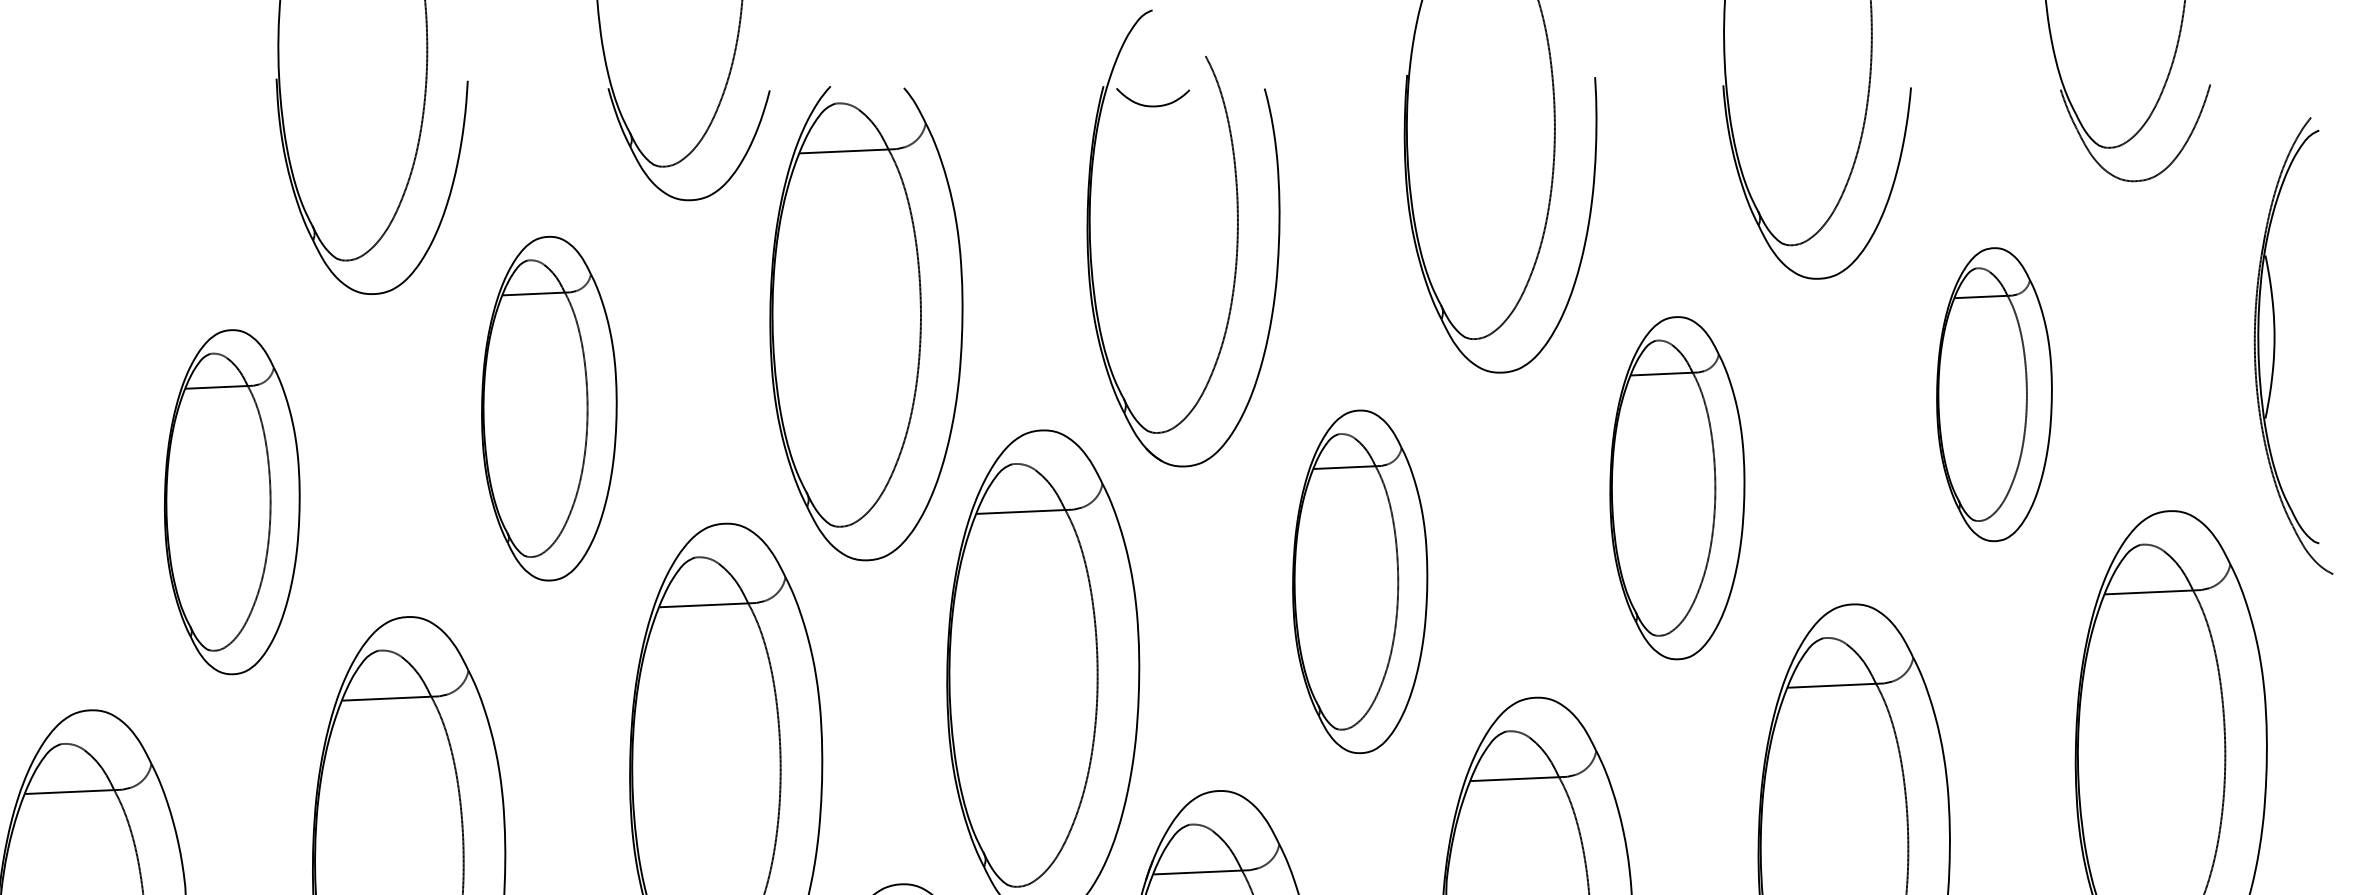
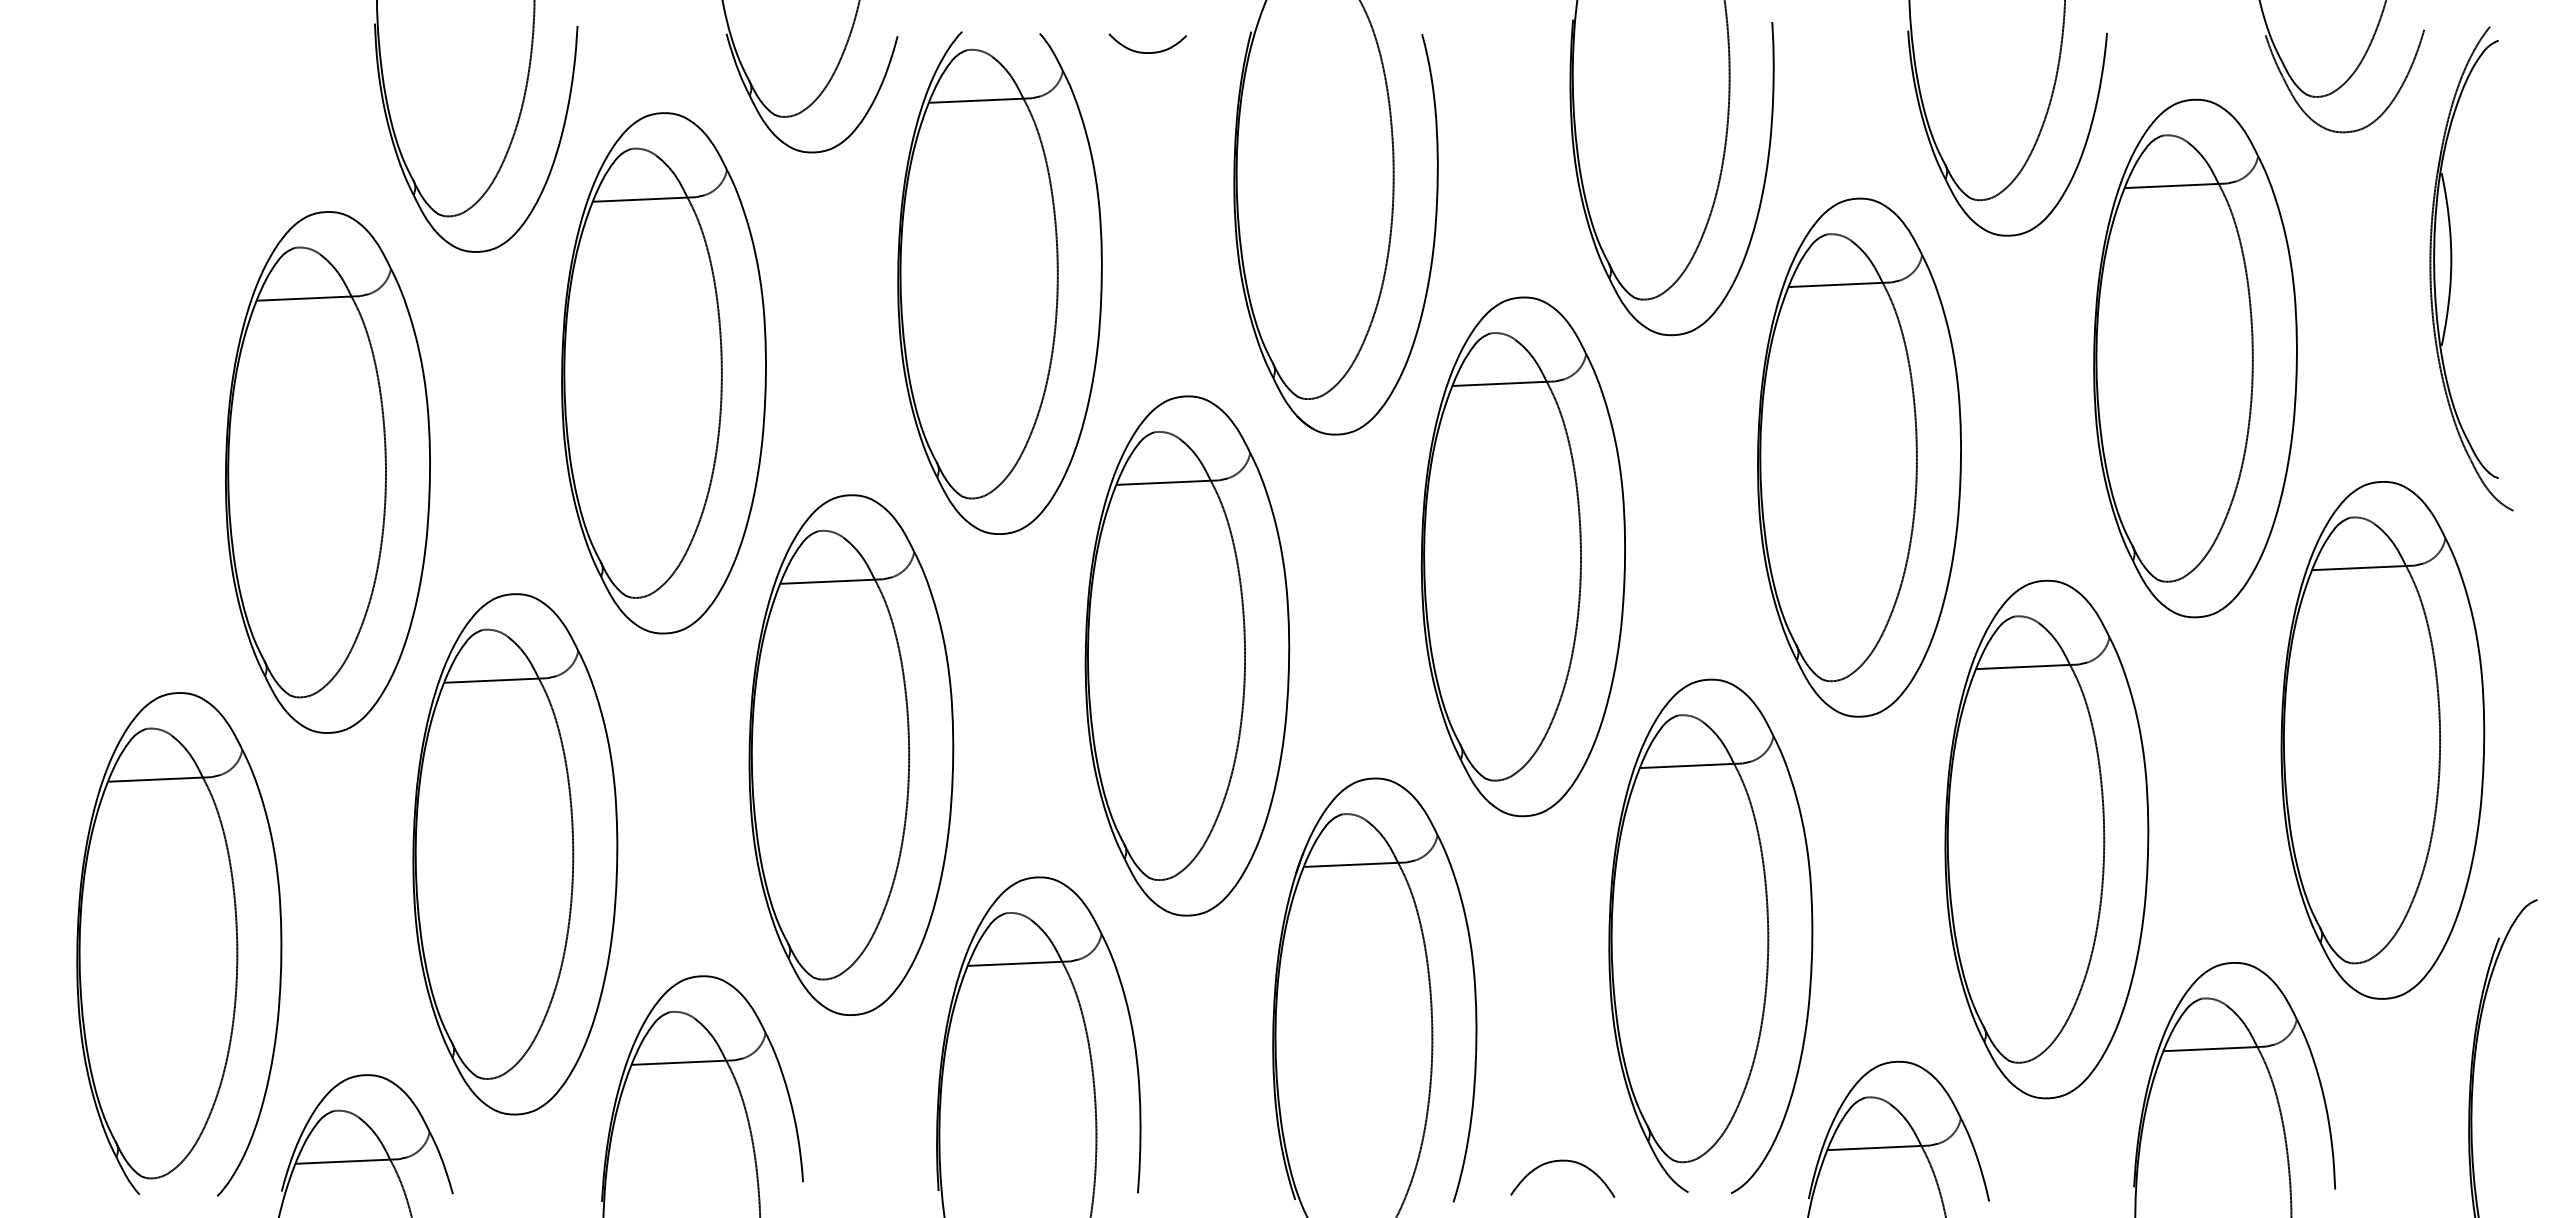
curve: (1152, 105) -> (1147, 52), moved
part: (2275, 345) -> (2452, 268), moved
part: (1994, 394) -> (2195, 358), size x1.67
part: (548, 408) -> (663, 373), size x1.43
part: (1677, 488) -> (1859, 457), size x1.43
part: (231, 502) -> (327, 472), size x1.43
part: (1359, 581) -> (1522, 556), size x1.43

